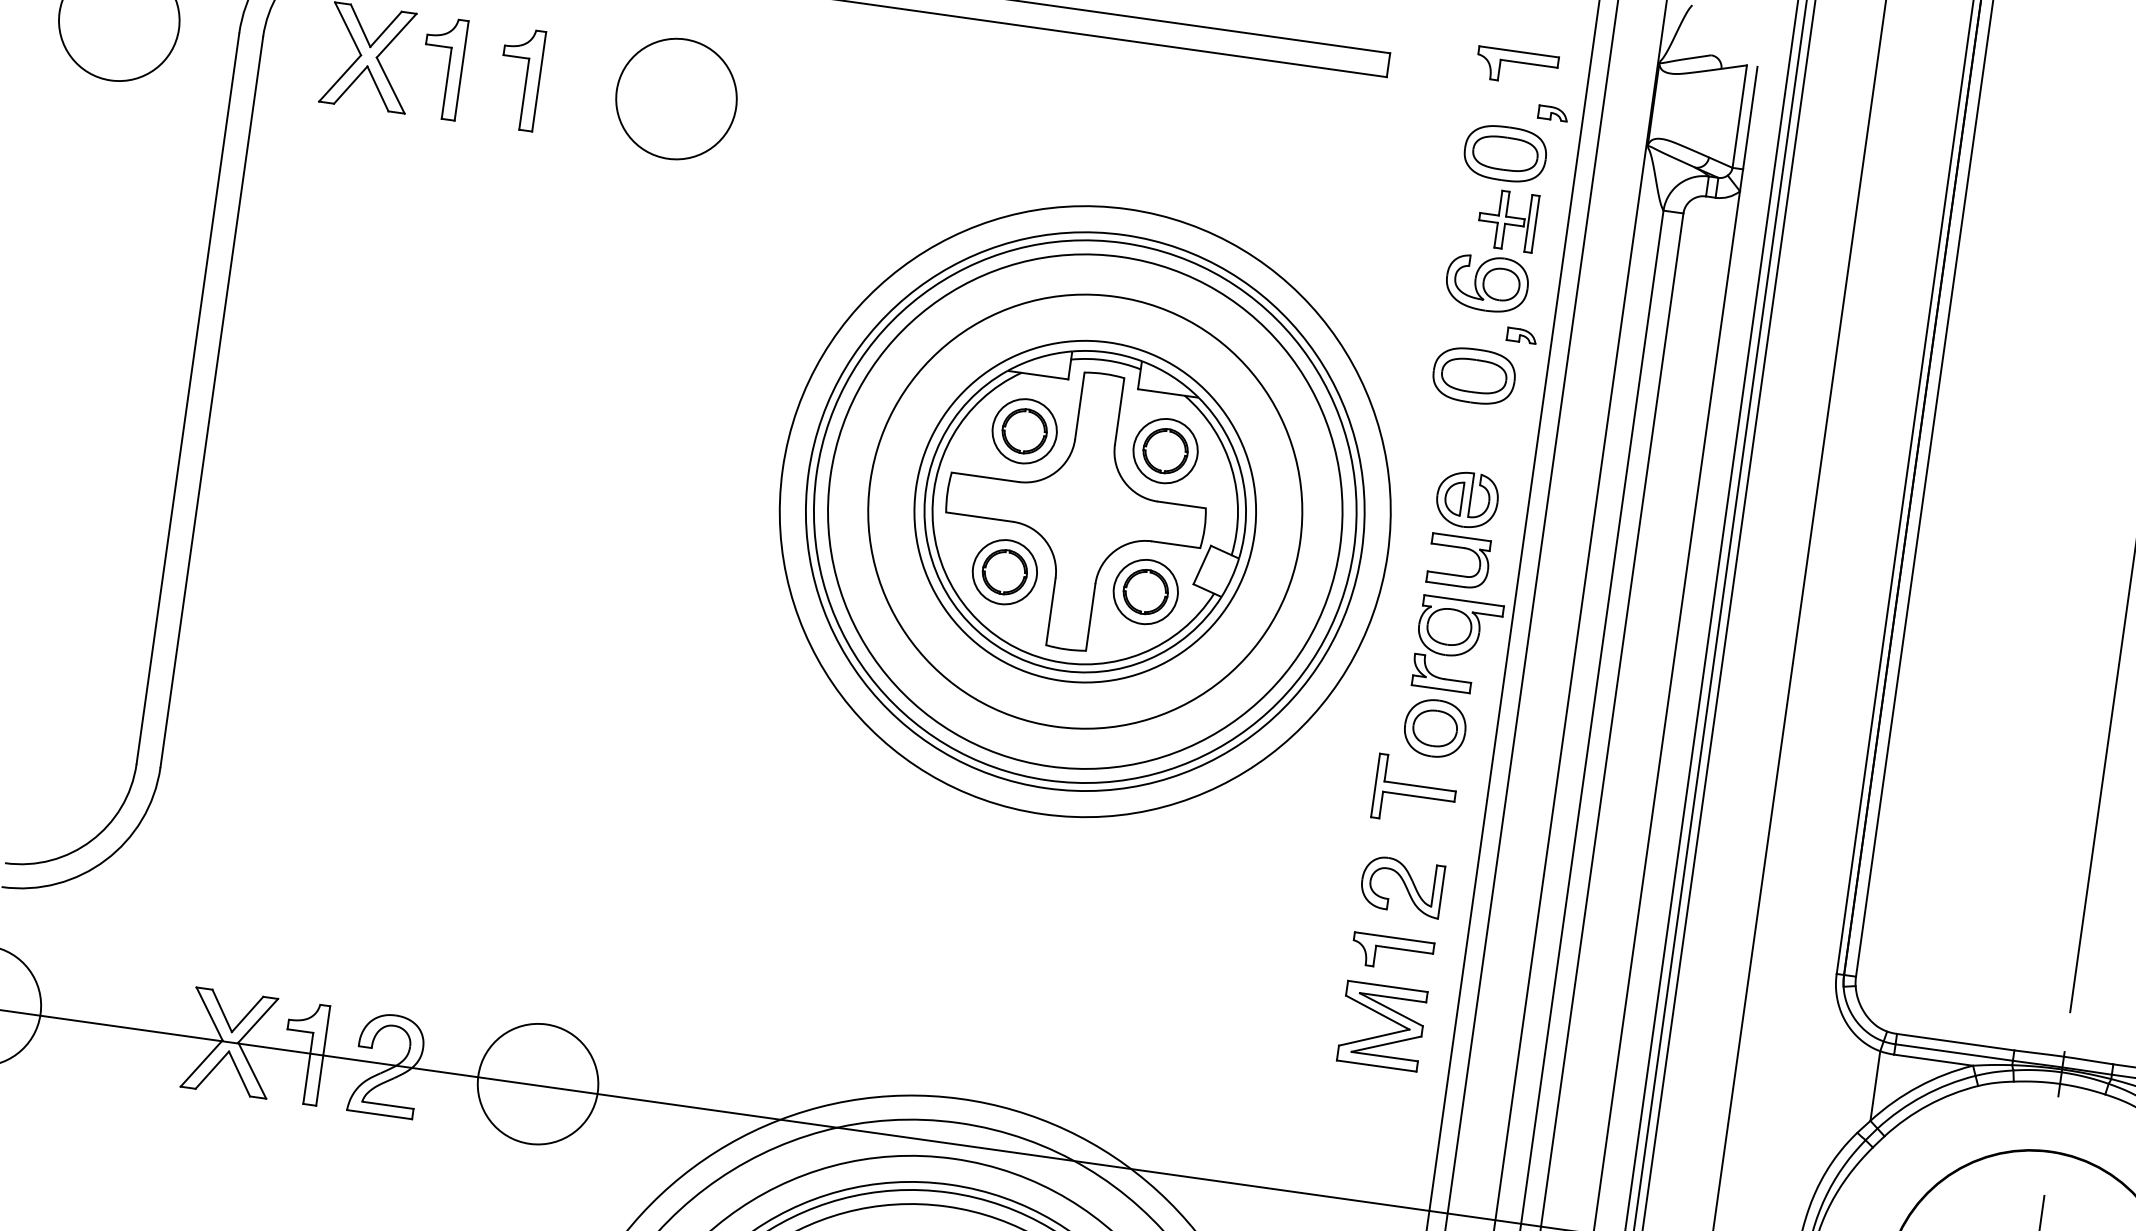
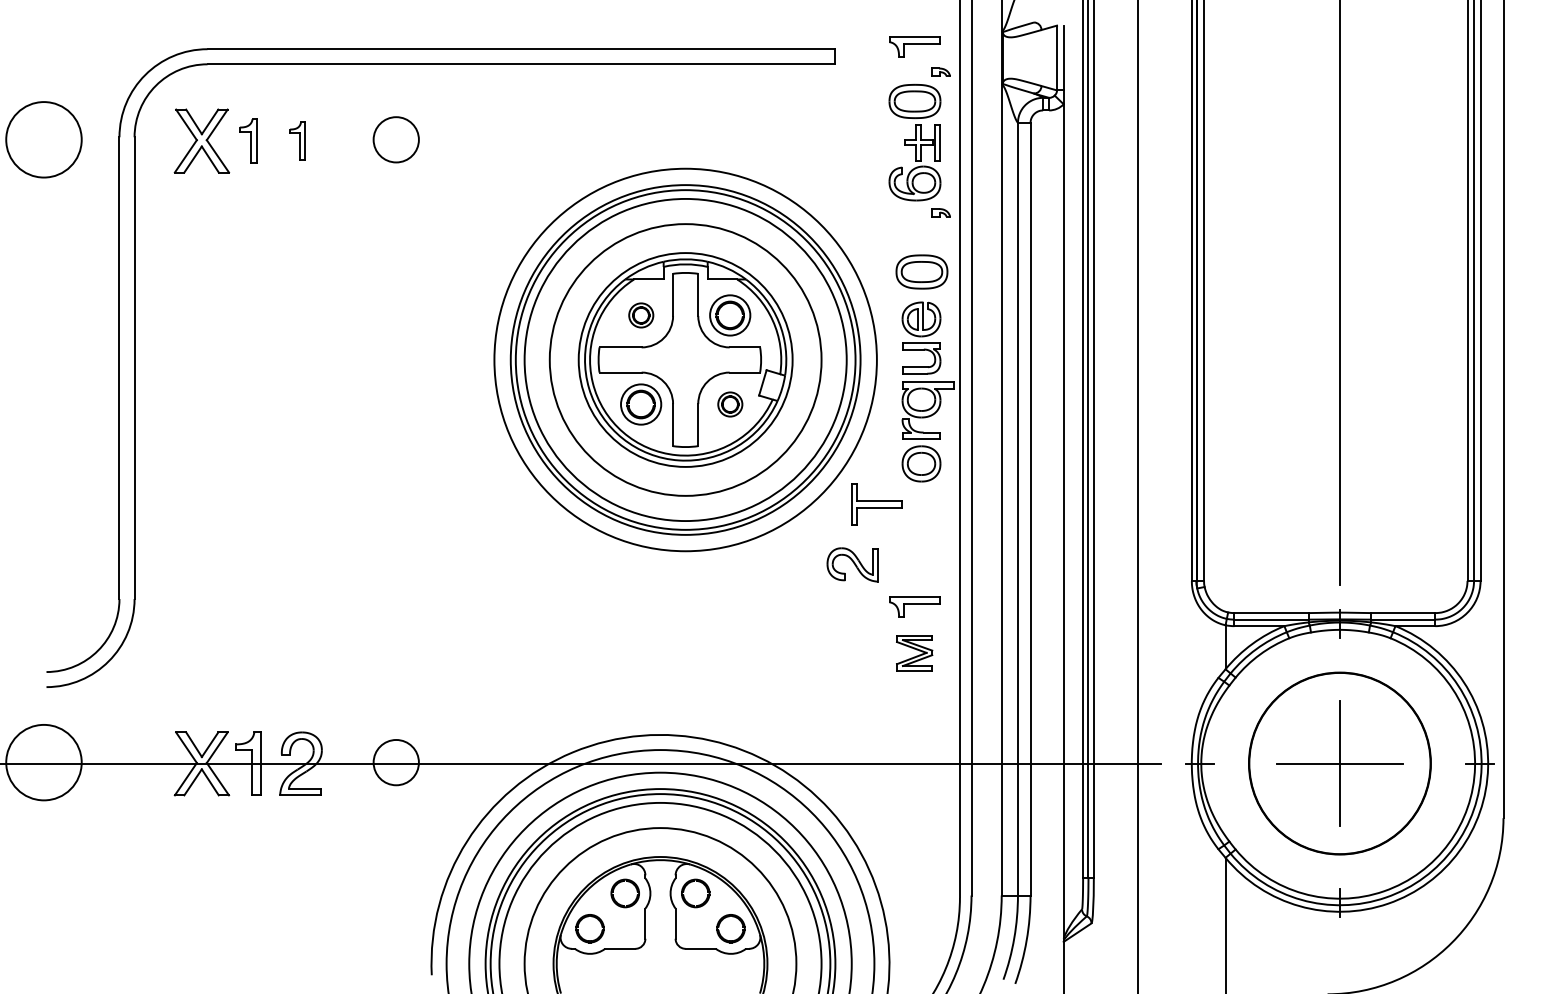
part: (442, 68) -> (248, 141), size x0.7
part: (519, 79) -> (297, 141), size x0.6
circle: (676, 98) -> (396, 139), size x0.6
part: (1473, 375) -> (921, 271), moved
part: (1025, 431) -> (641, 315), size x0.6
part: (1146, 592) -> (730, 404), size x0.6
part: (1415, 791) -> (876, 504), moved
part: (1401, 885) -> (852, 564), moved
part: (1382, 1025) -> (914, 652), size x0.7
circle: (538, 1084) -> (396, 762), size x0.6

